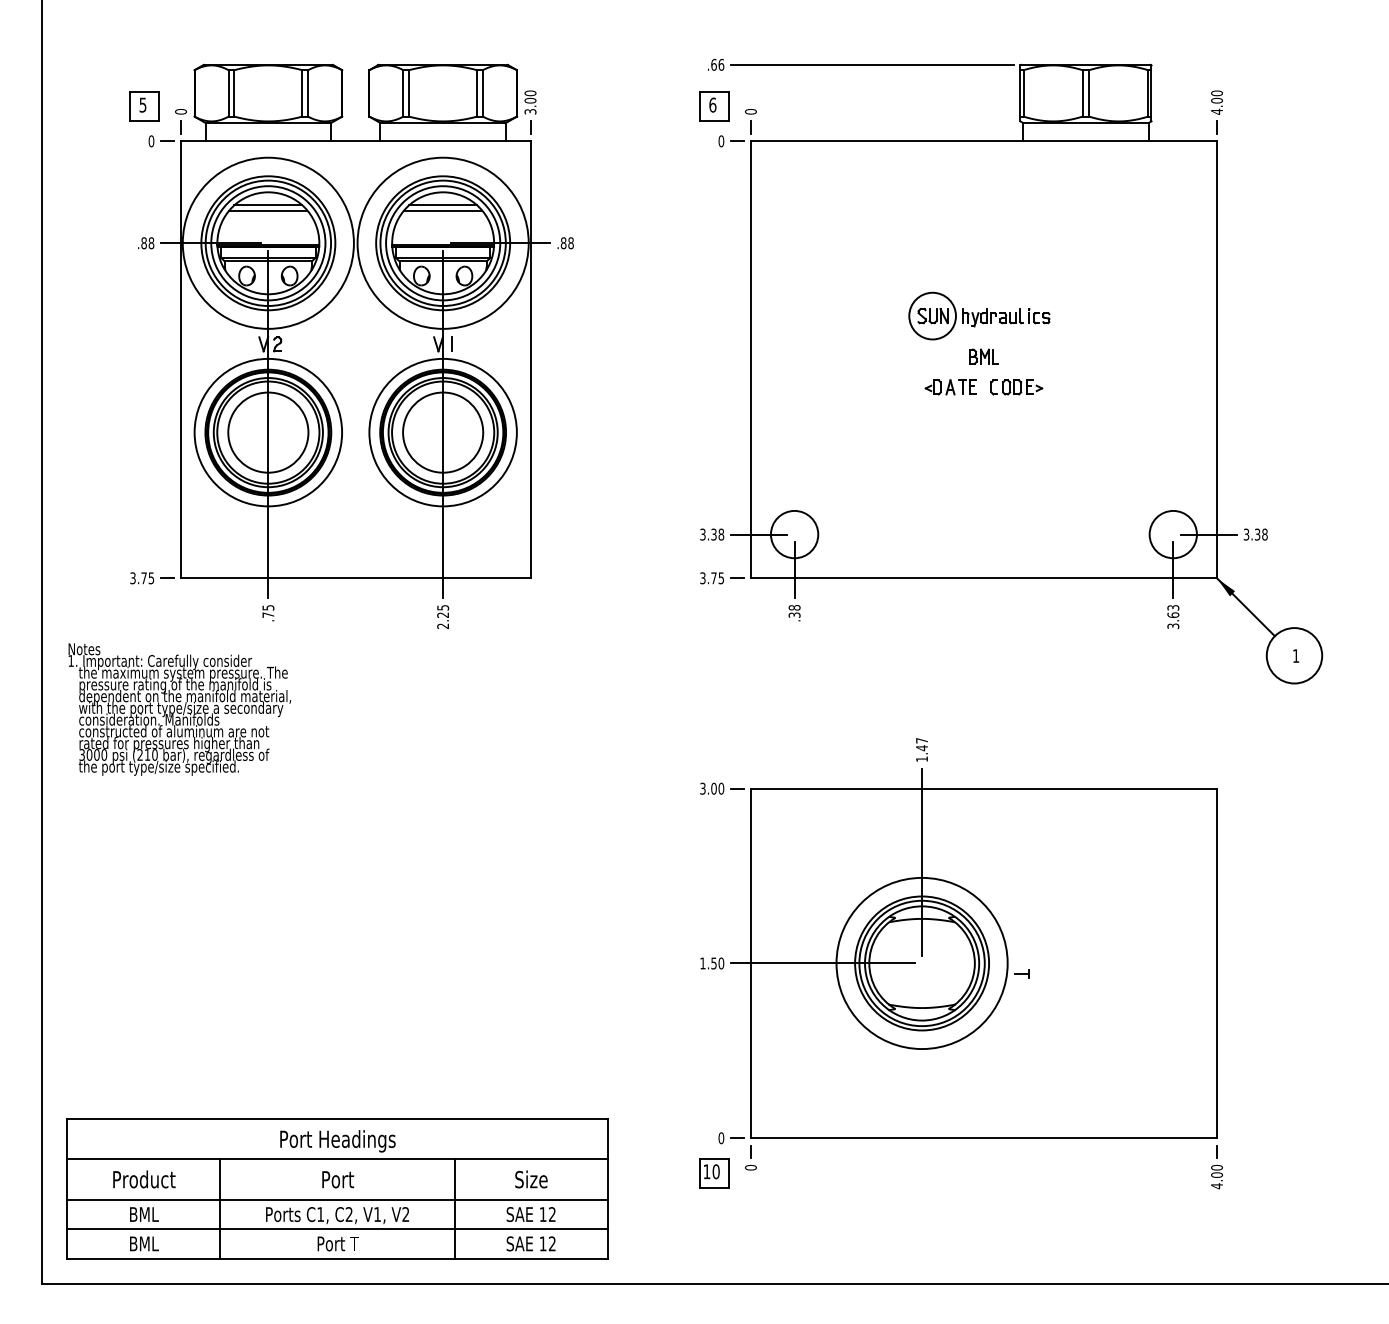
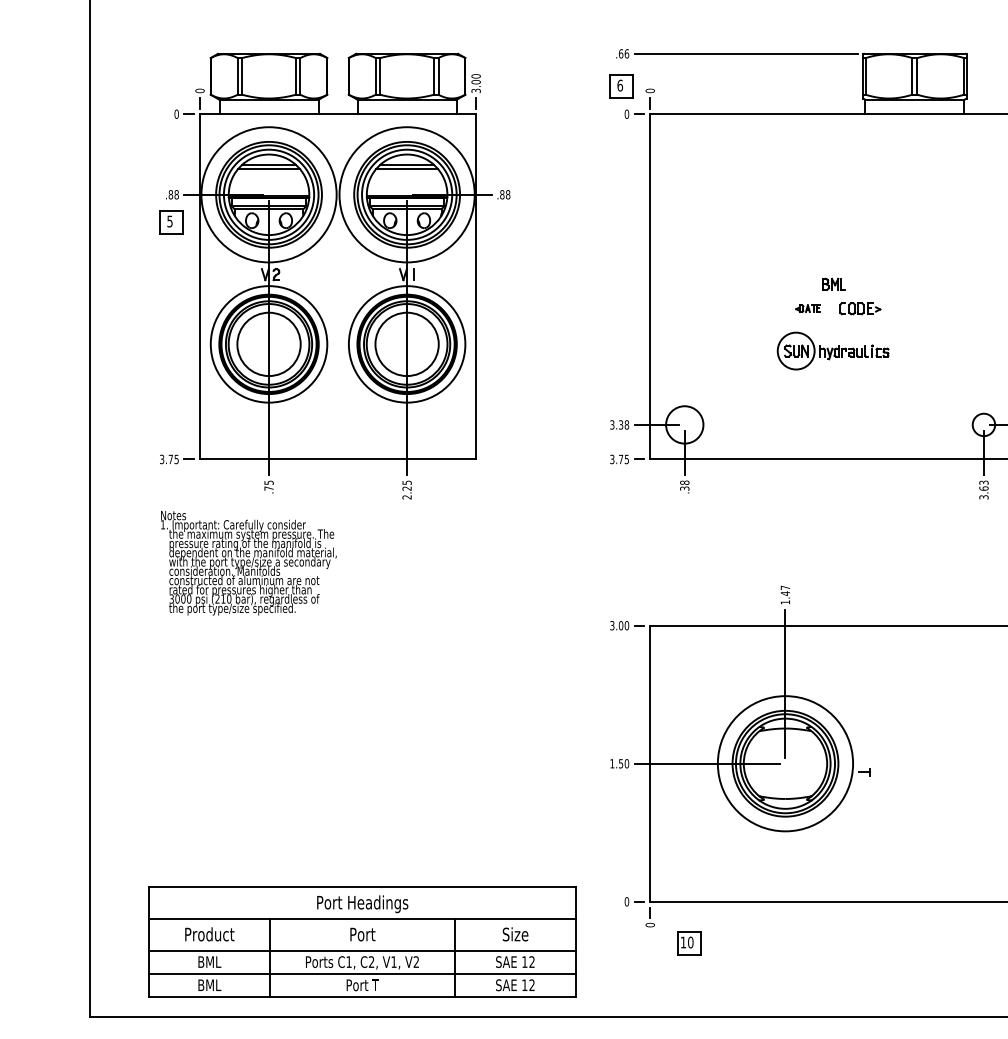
part: (144, 106) -> (171, 222), moved
part: (979, 315) -> (833, 350), moved
part: (950, 387) -> (807, 308), size x0.6
circle: (1172, 534) -> (983, 424), size x0.6
text: (179, 709) -> (248, 563), moved
part: (714, 1173) -> (689, 943), moved
part: (337, 1188) -> (362, 941), moved

